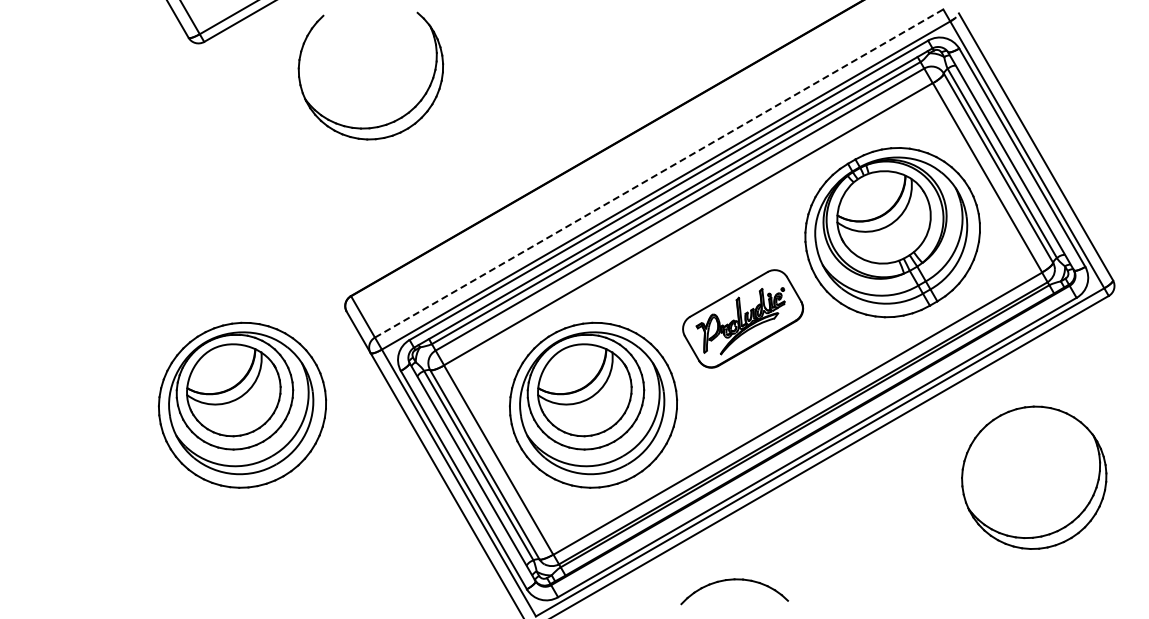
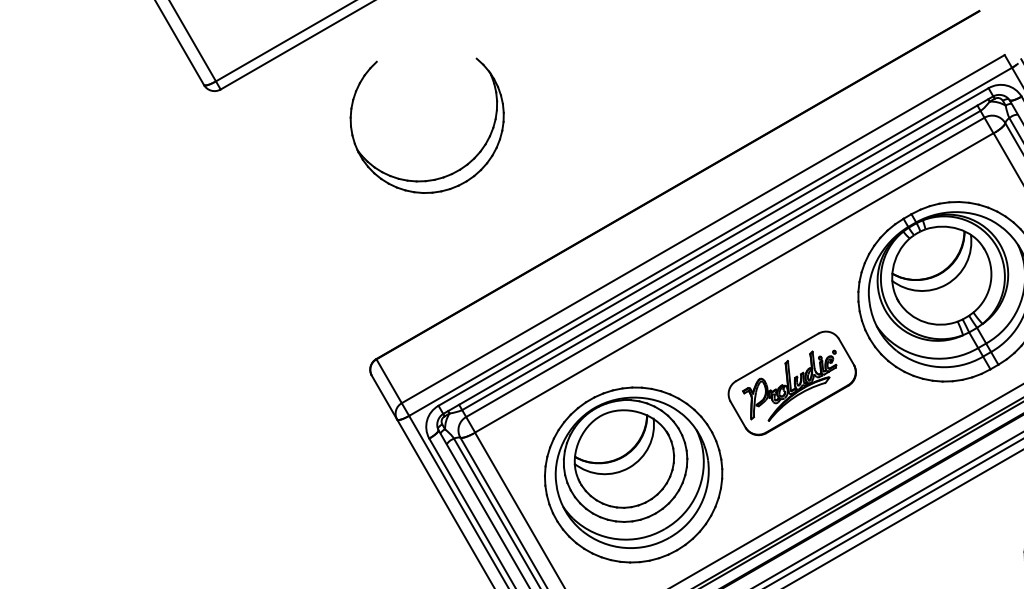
part: (382, 124) -> (439, 177), moved
line: (659, 173) -> (703, 229), dashed -> solid
part: (242, 404) -> (261, 474), removed

